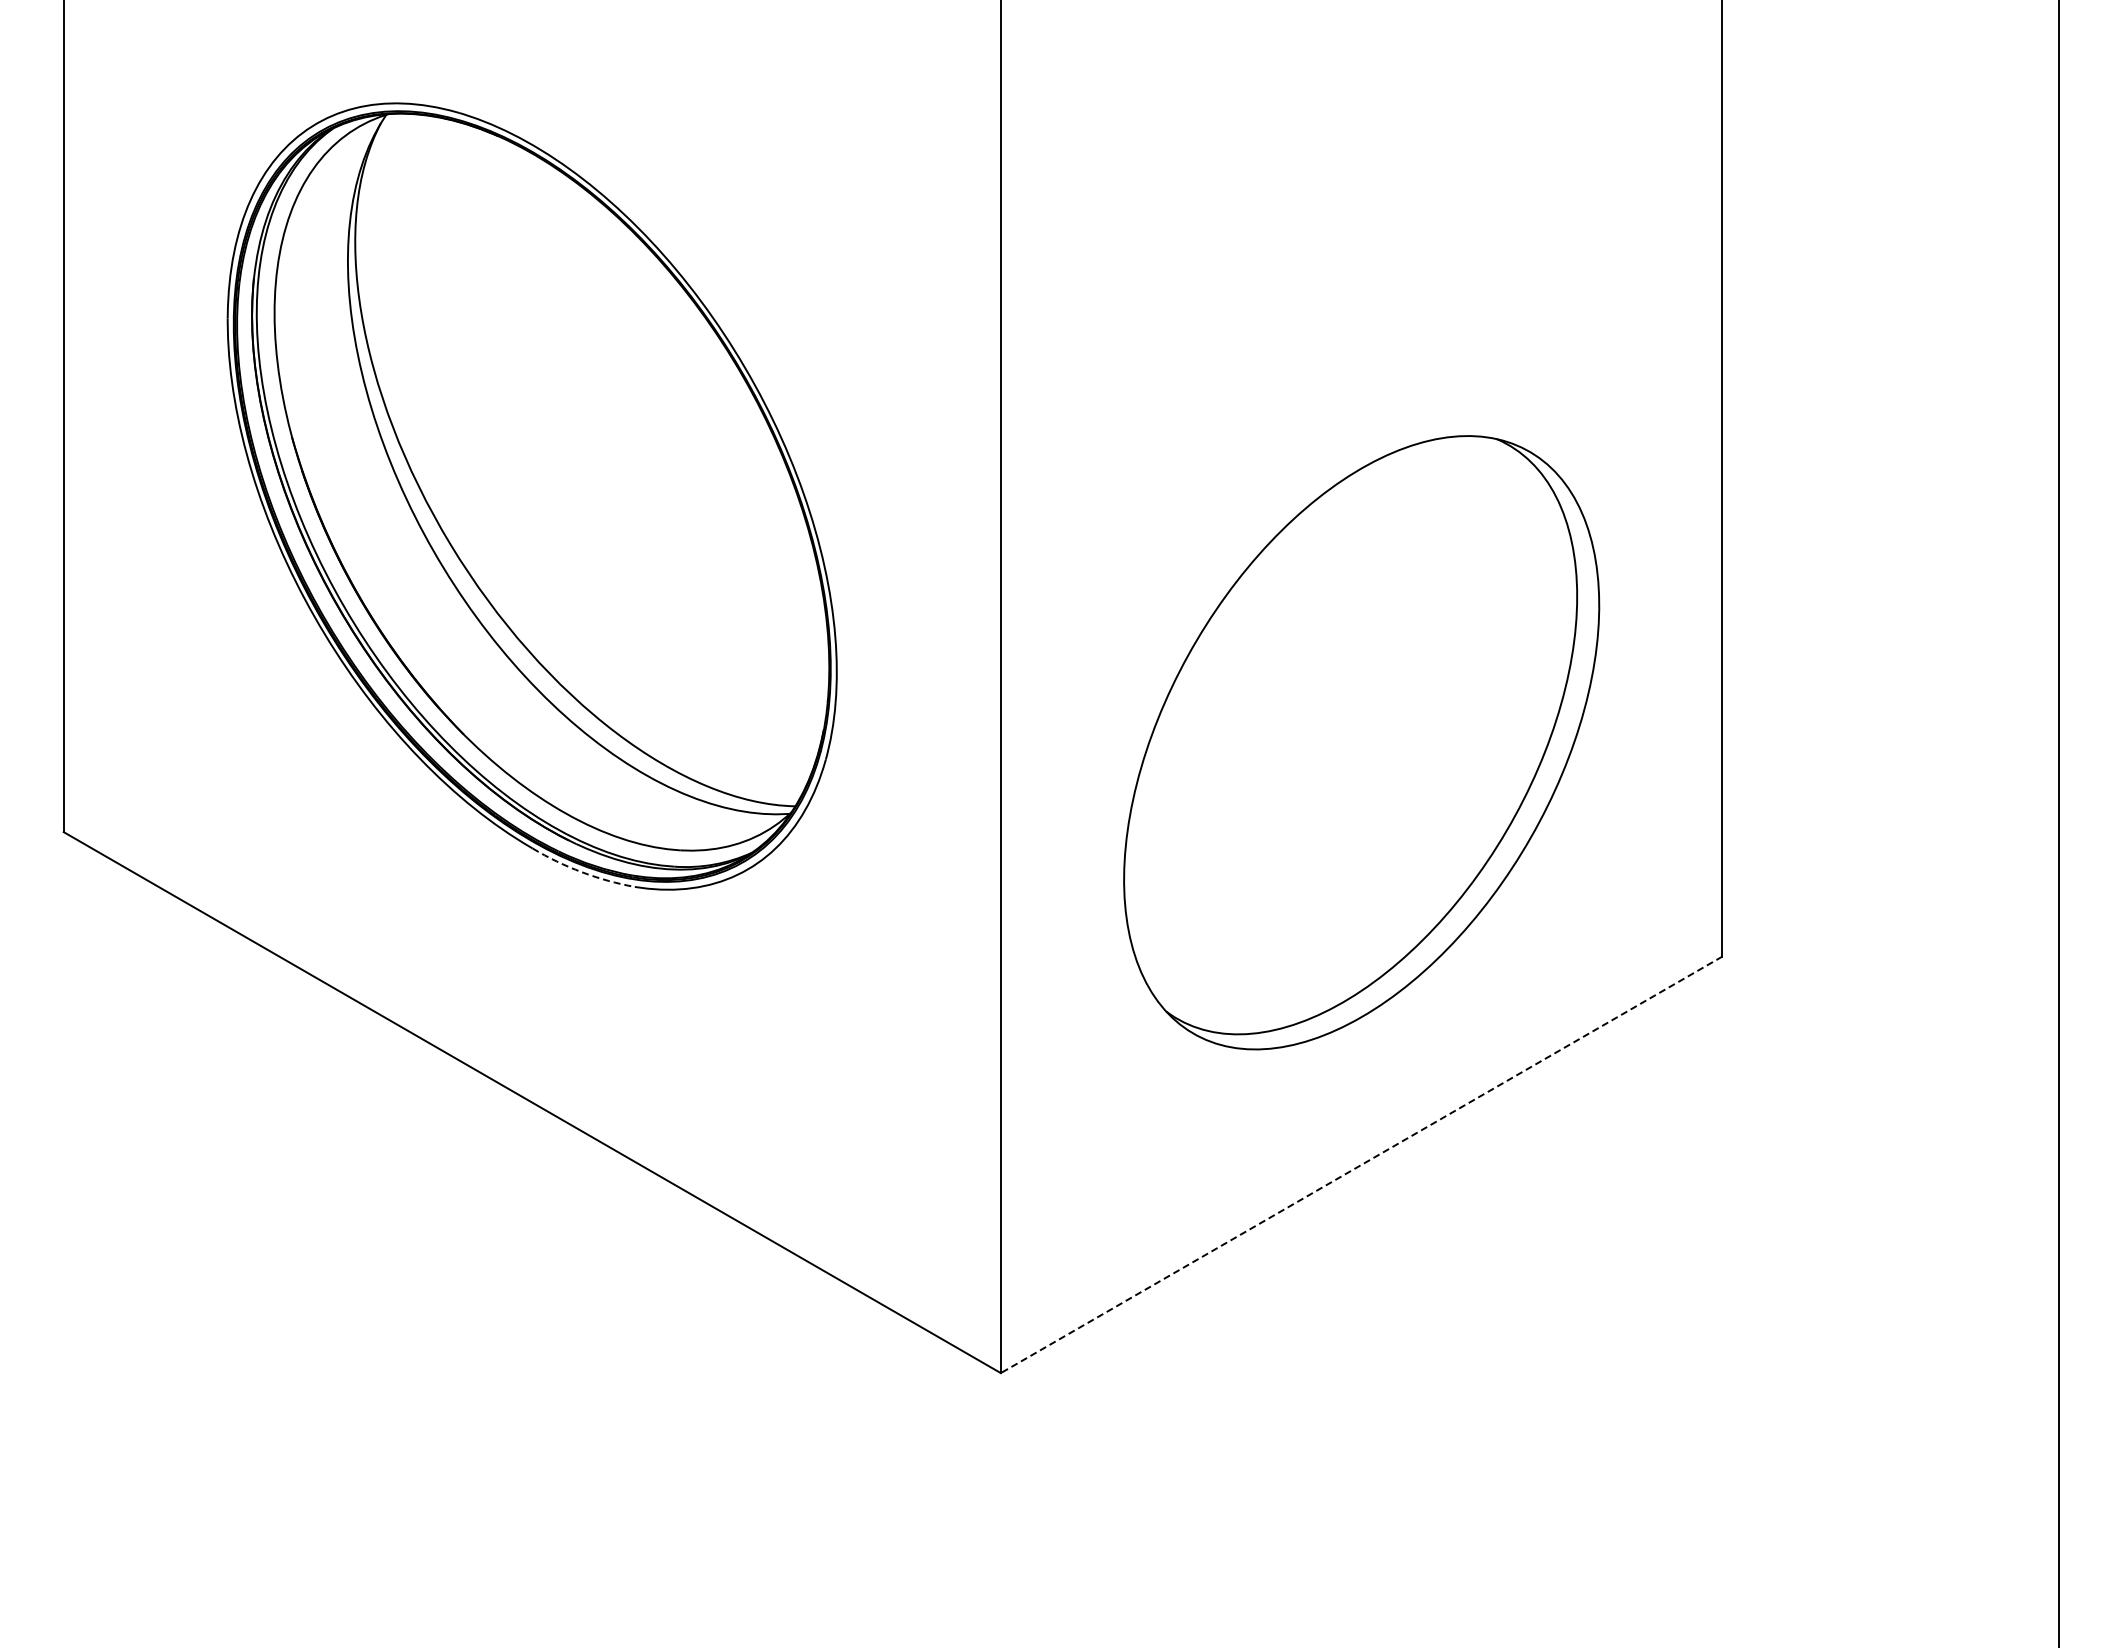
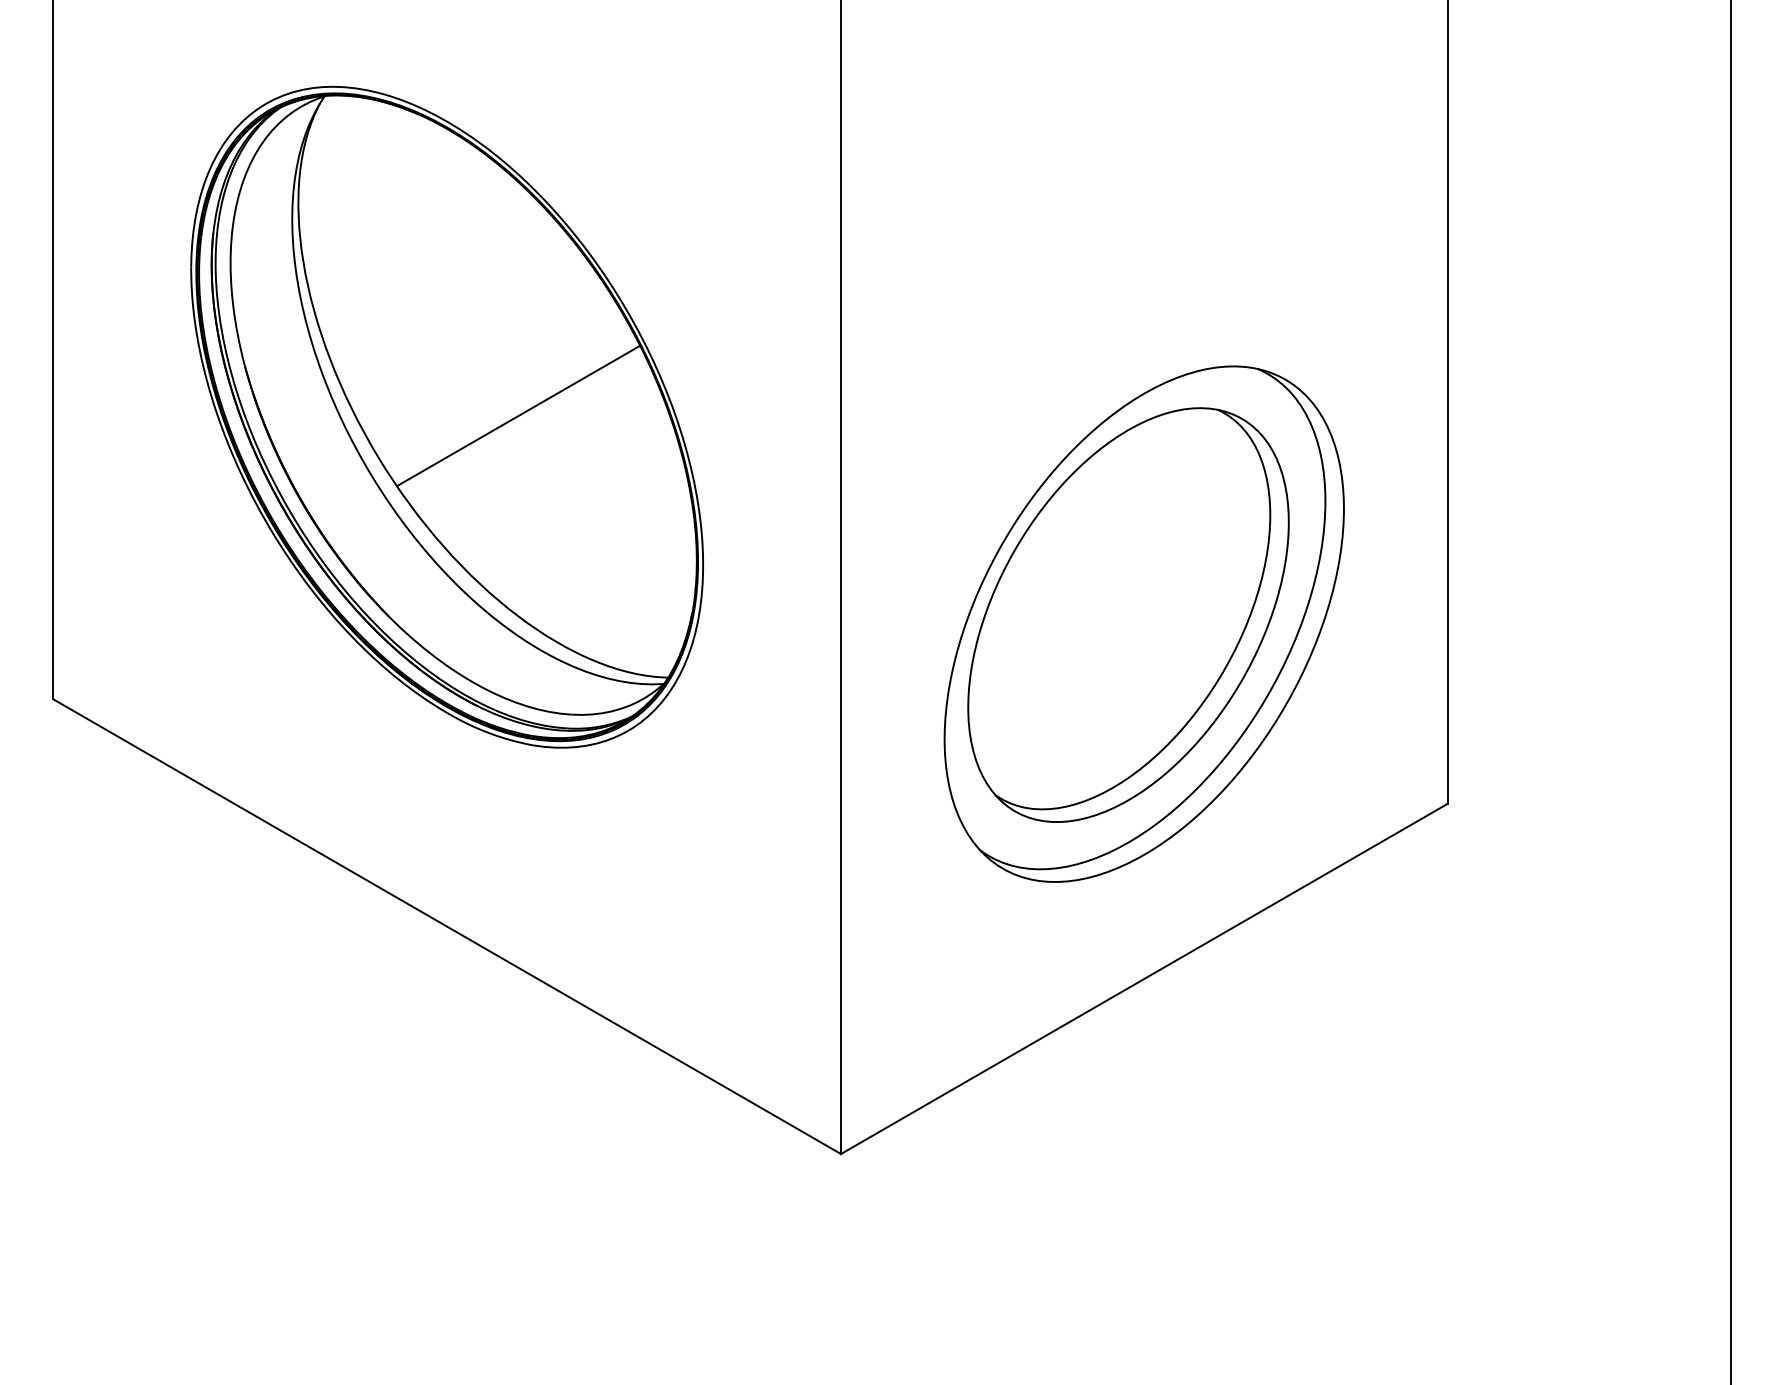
line: (616, 494) -> (517, 415), added
part: (1342, 731) -> (1128, 614), added
arc: (582, 872) -> (489, 733), dashed -> solid
line: (1361, 1164) -> (1144, 978), dashed -> solid

